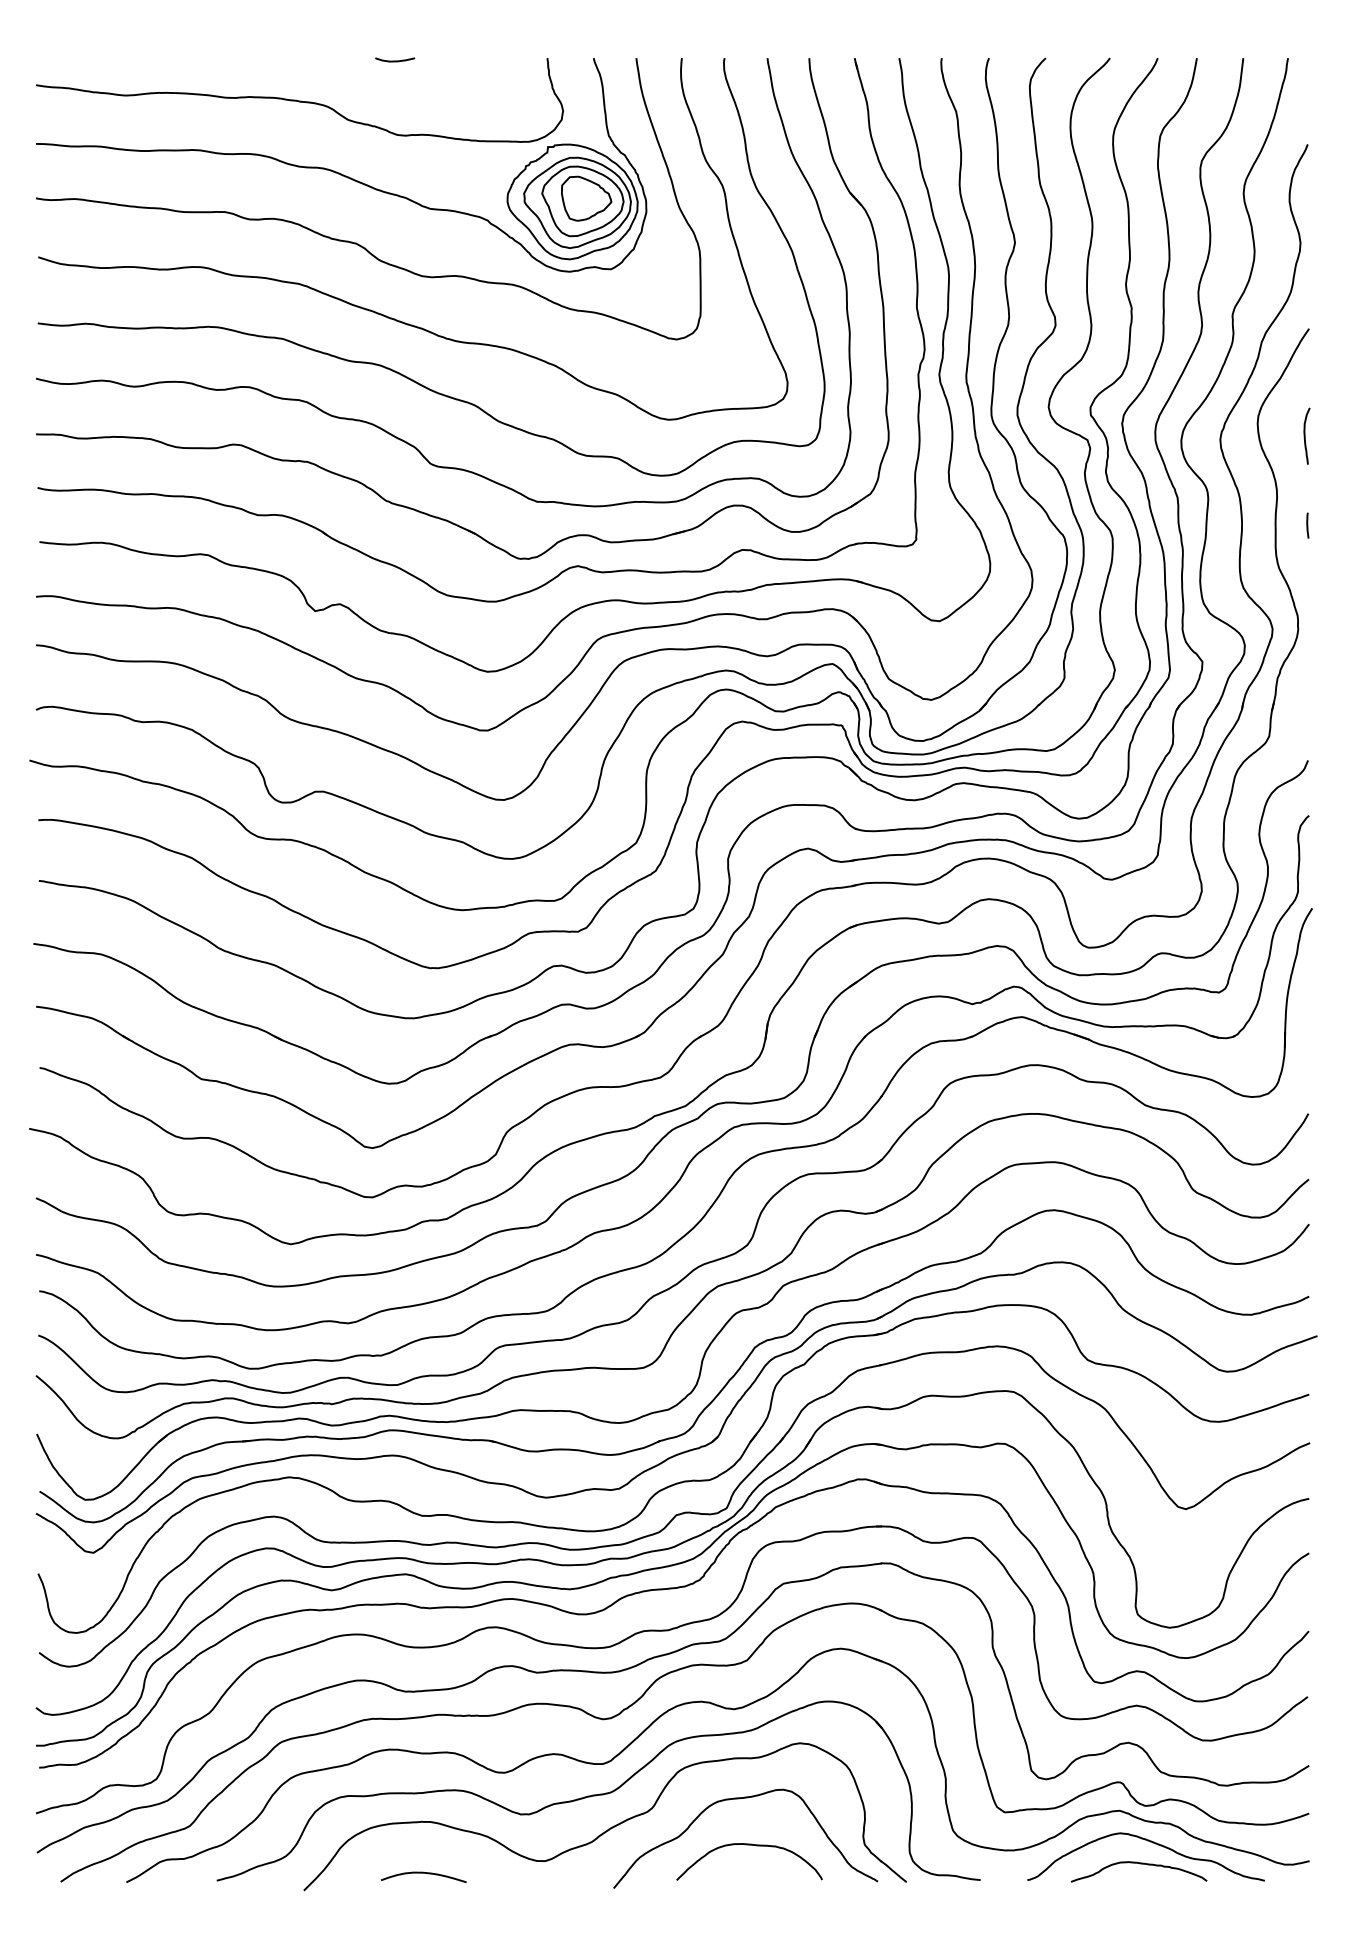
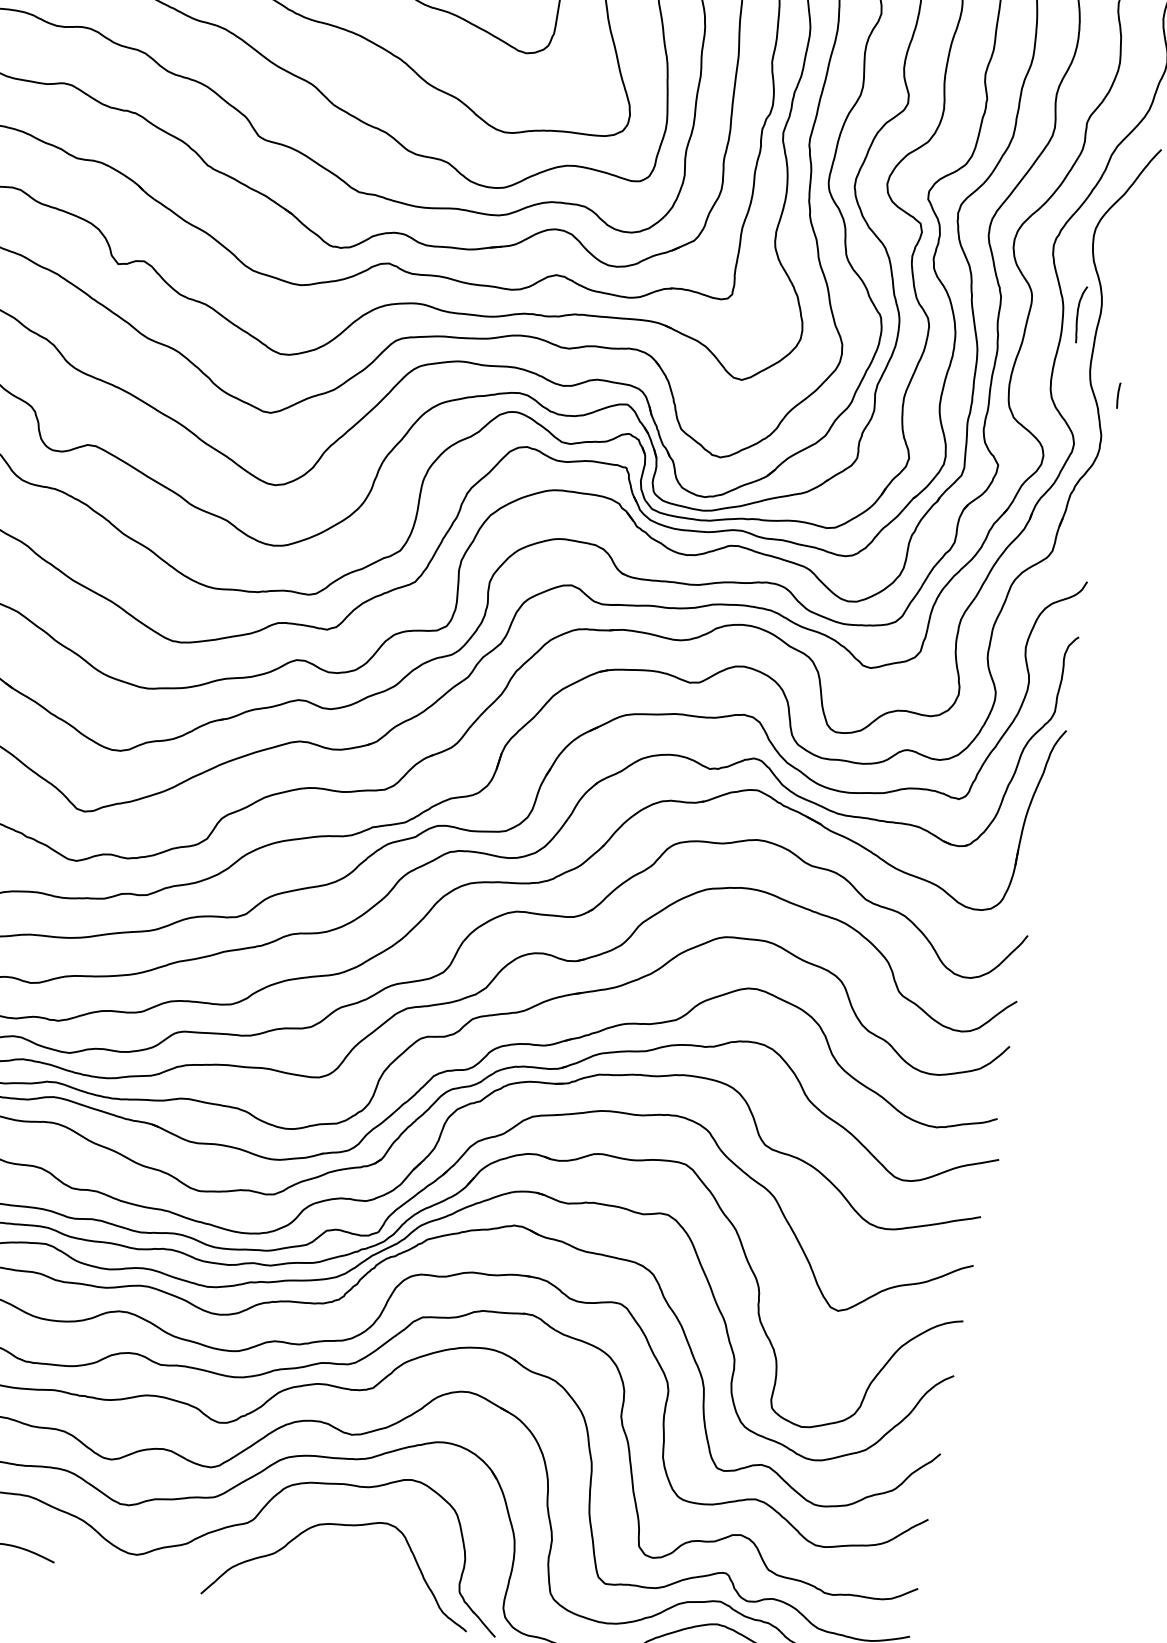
curve: (1305, 435) -> (1078, 313), moved
line: (1307, 525) -> (1118, 395), moved
curve: (749, 1845) -> (344, 1573), removed

